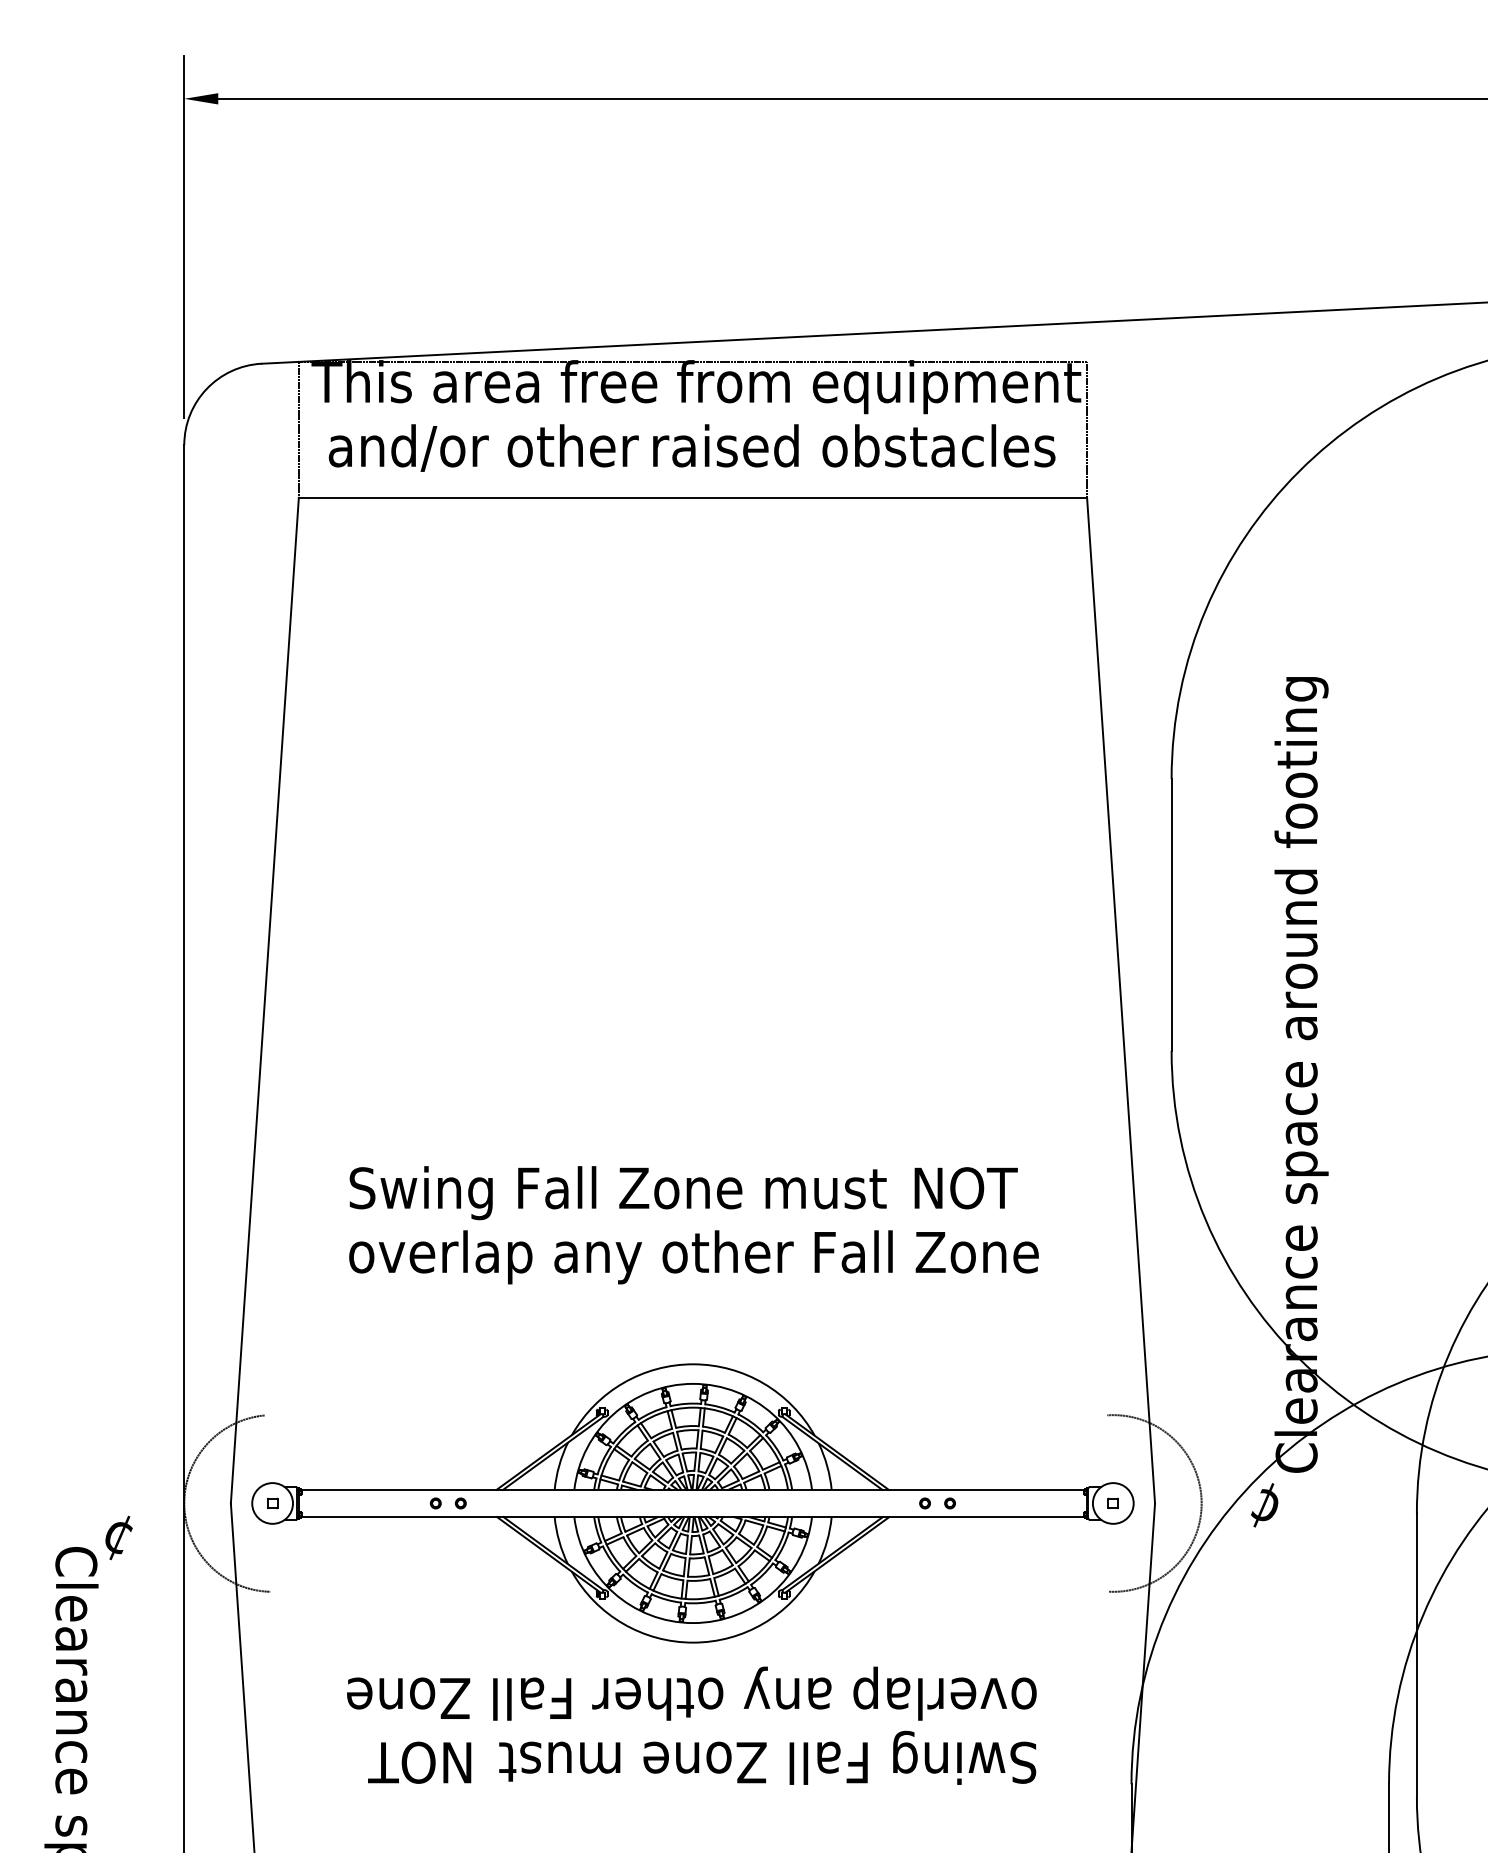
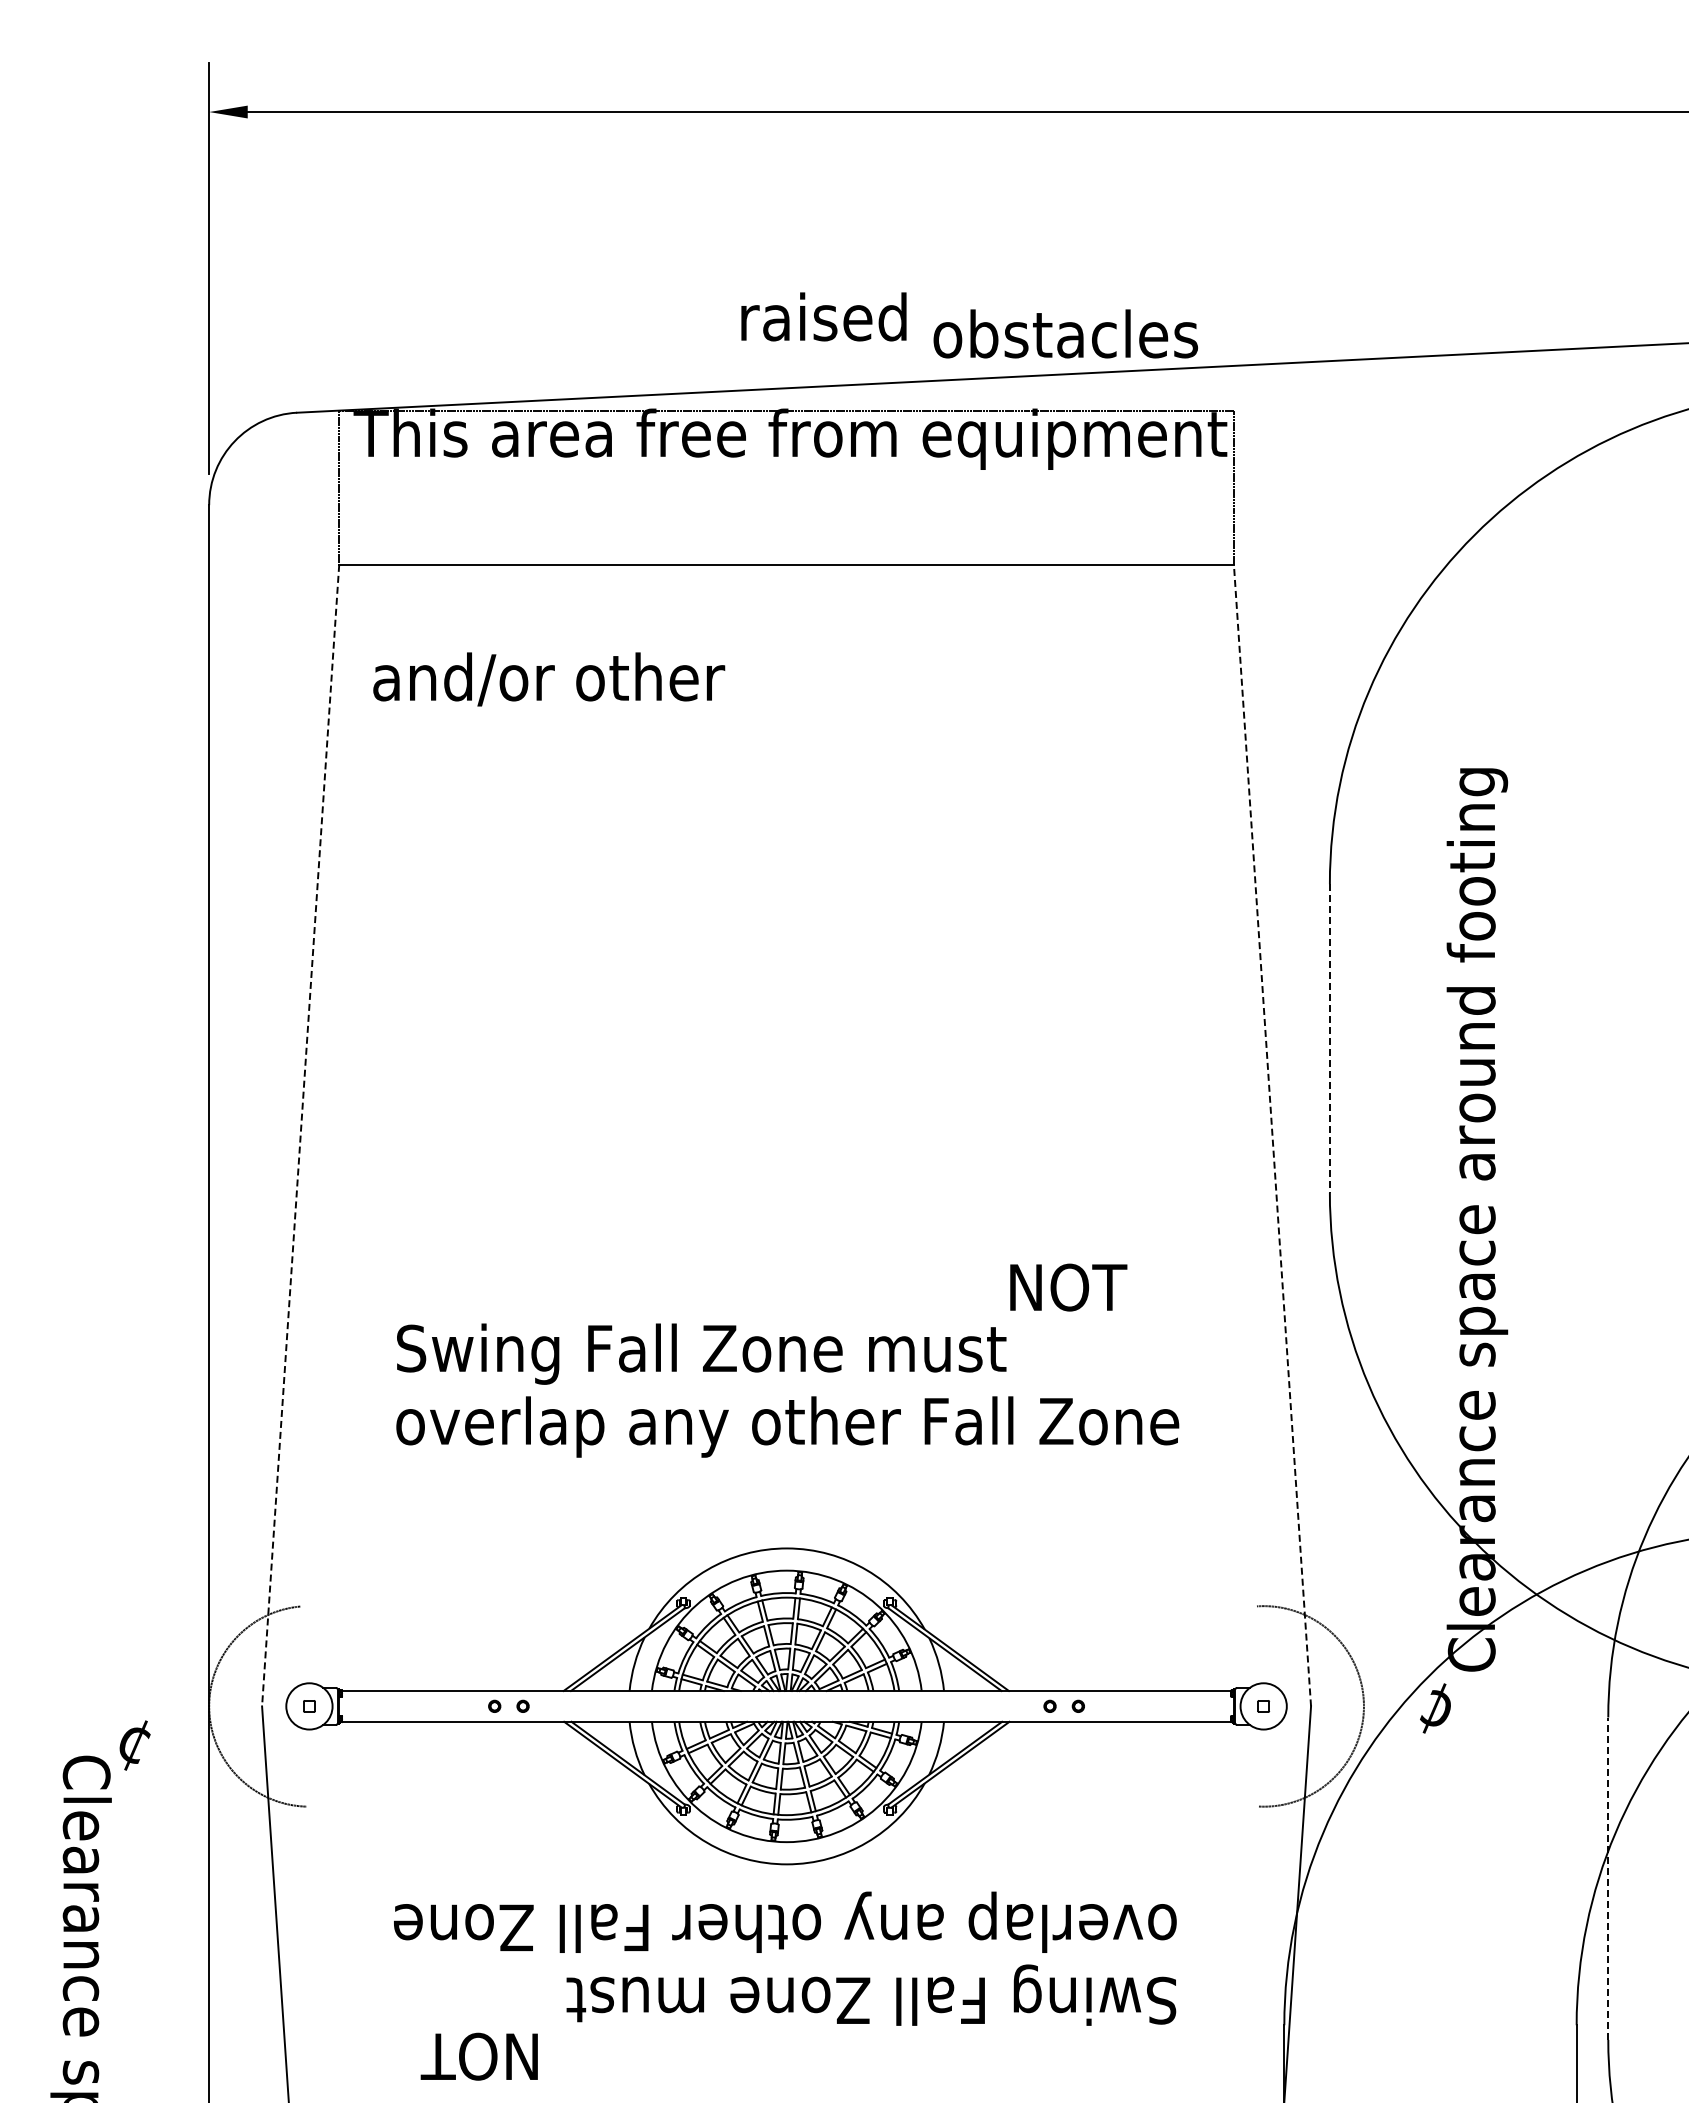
text: (725, 445) -> (823, 316), moved
text: (938, 445) -> (1065, 333), moved
text: (484, 448) -> (549, 679), moved
line: (1171, 915) -> (1329, 1039), solid -> dashed
line: (1121, 1000) -> (1272, 1135), solid -> dashed
line: (264, 1001) -> (300, 1136), solid -> dashed
text: (966, 1188) -> (1068, 1287), moved
line: (1417, 1655) -> (1608, 1878), solid -> dashed
text: (418, 1762) -> (478, 2056), moved

